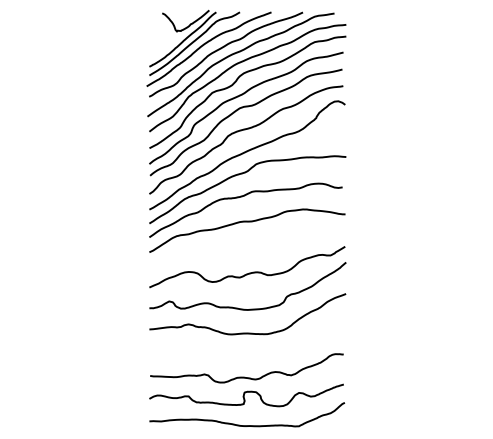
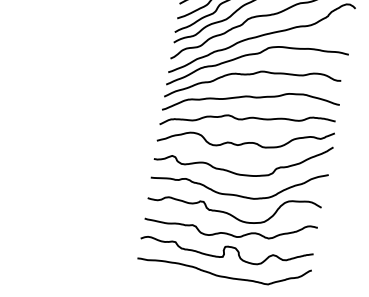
curve: (245, 247) -> (247, 119), added
curve: (243, 354) -> (229, 213), added

